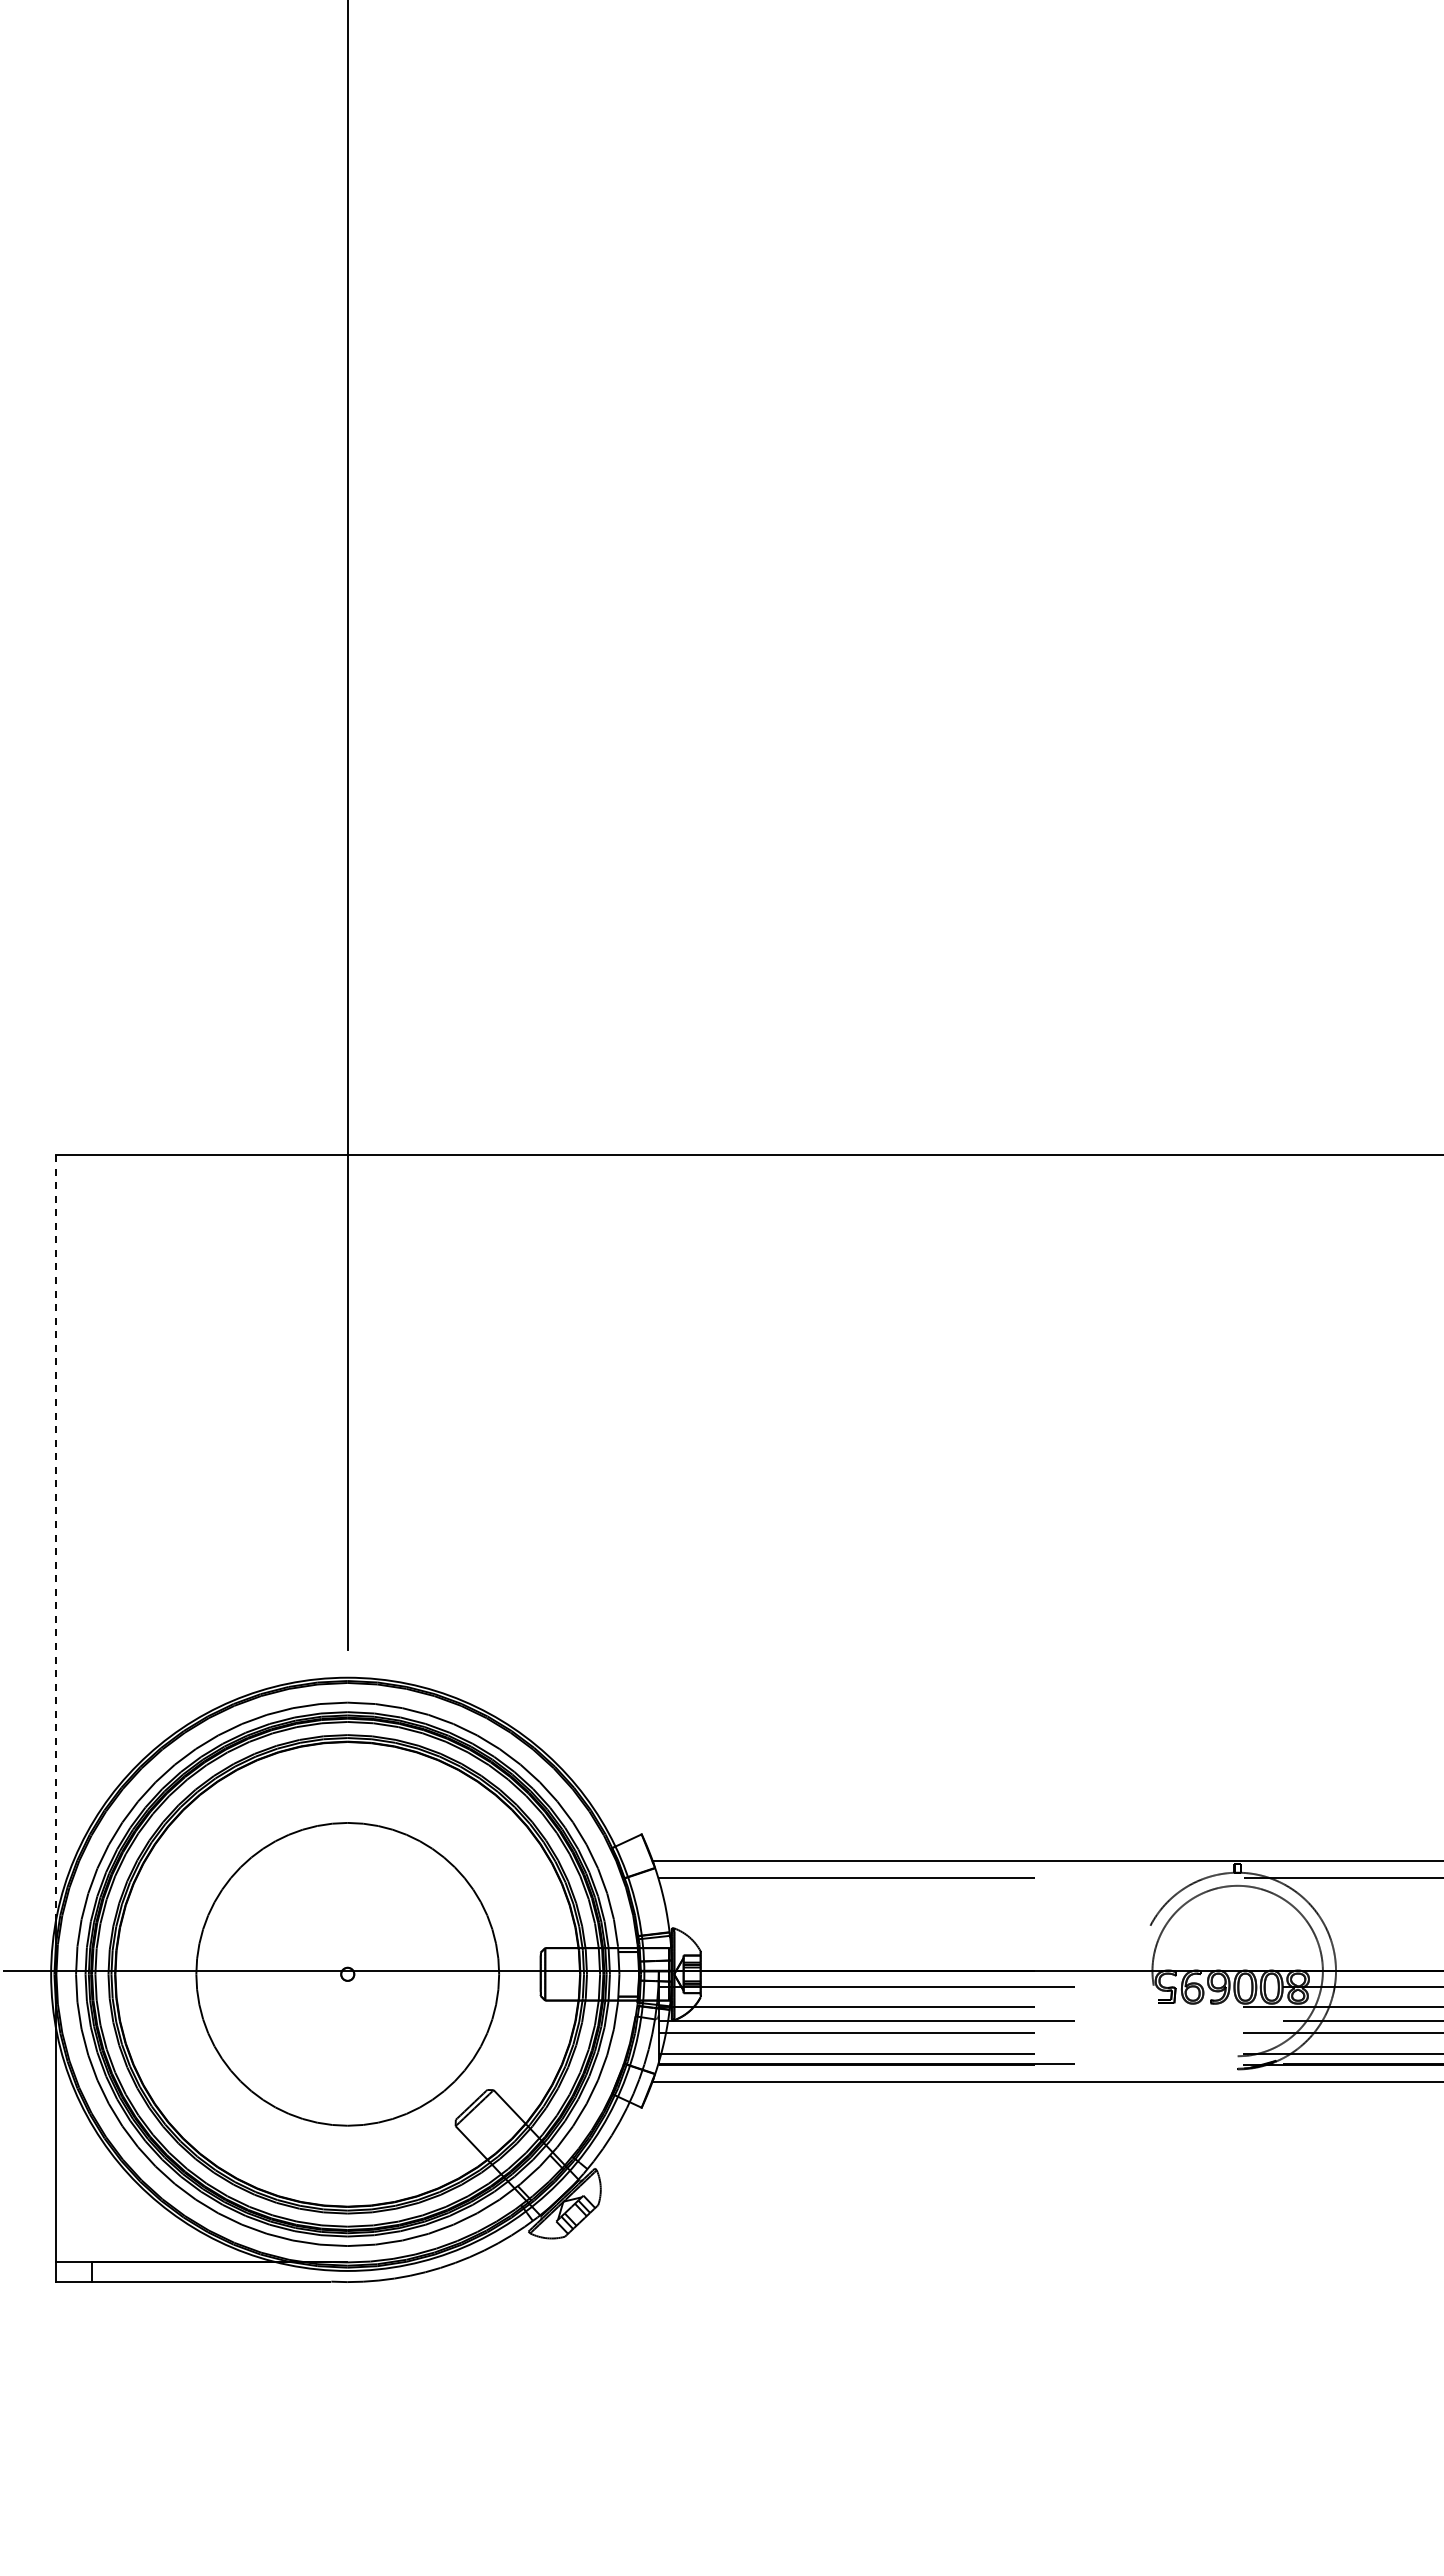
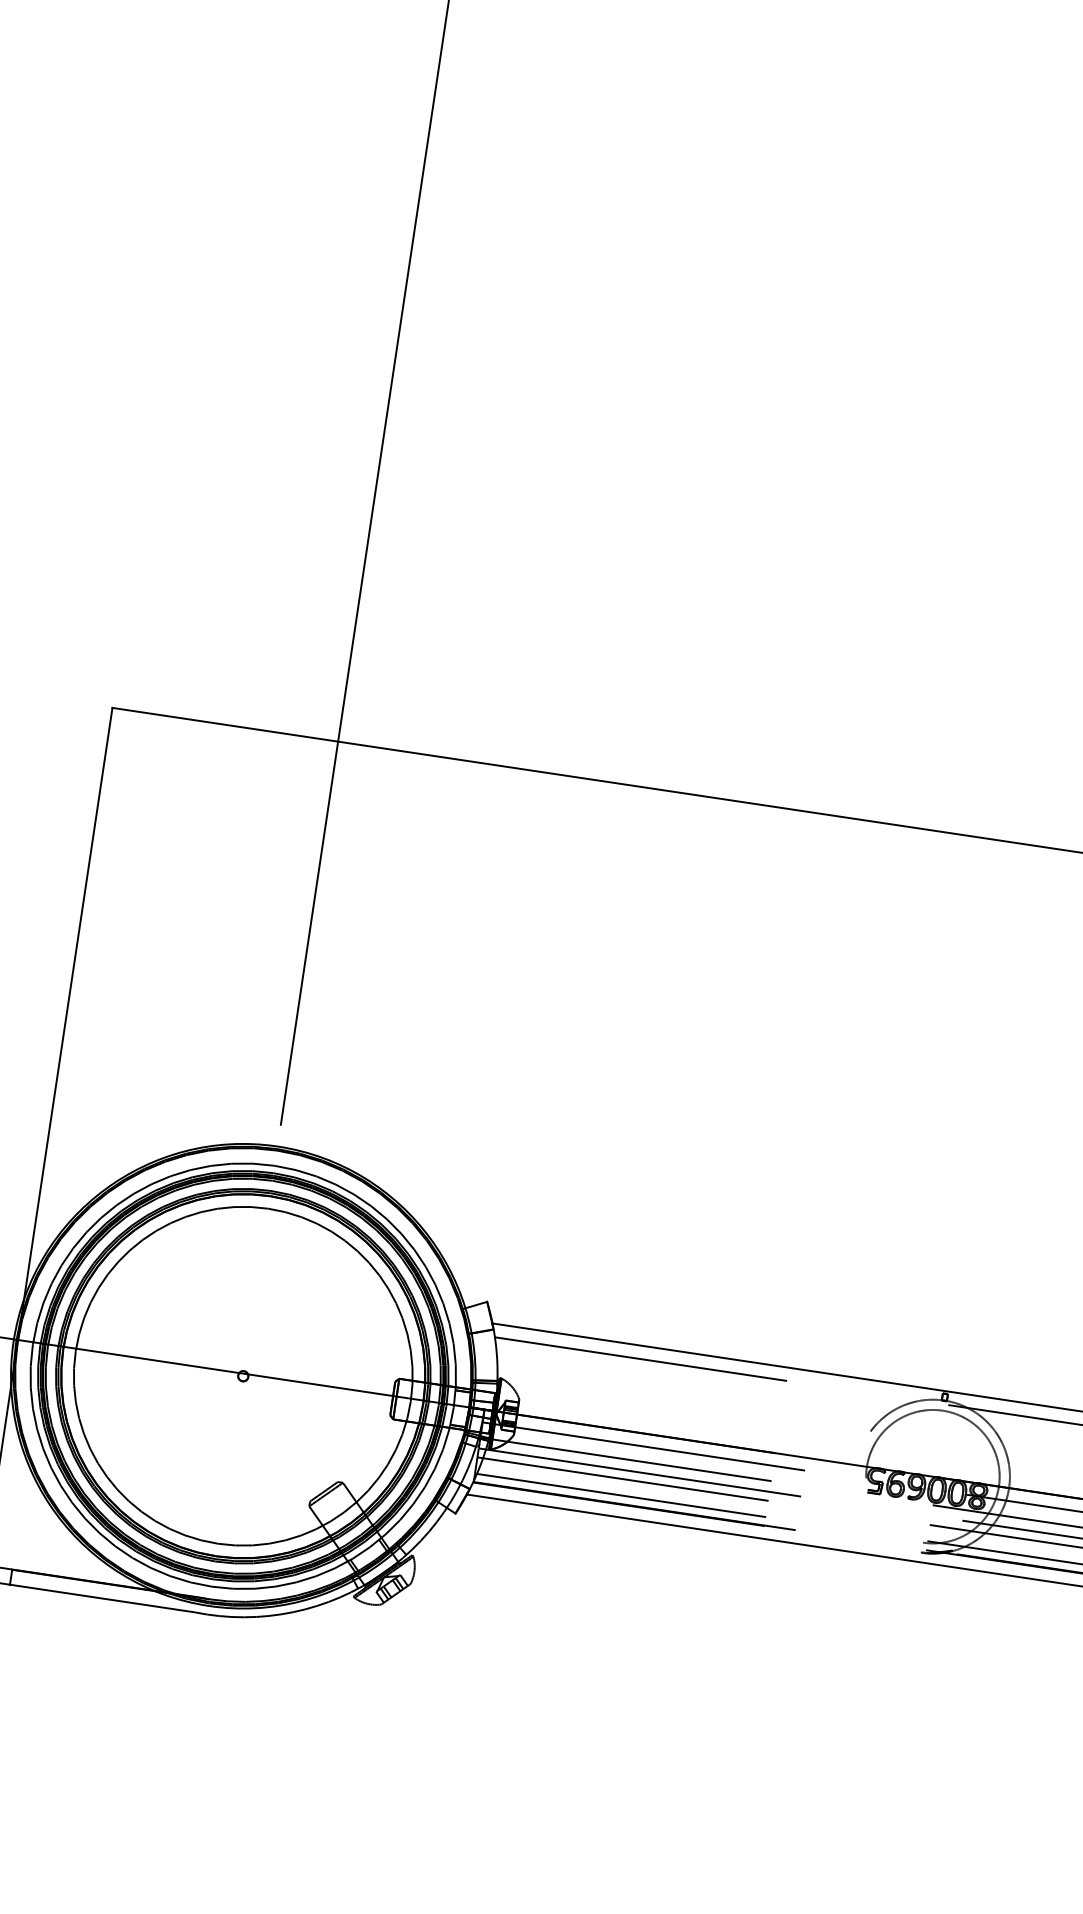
line: (56, 1536) -> (68, 1003), dashed -> solid
circle: (347, 1974) -> (243, 1376), size x1.43

